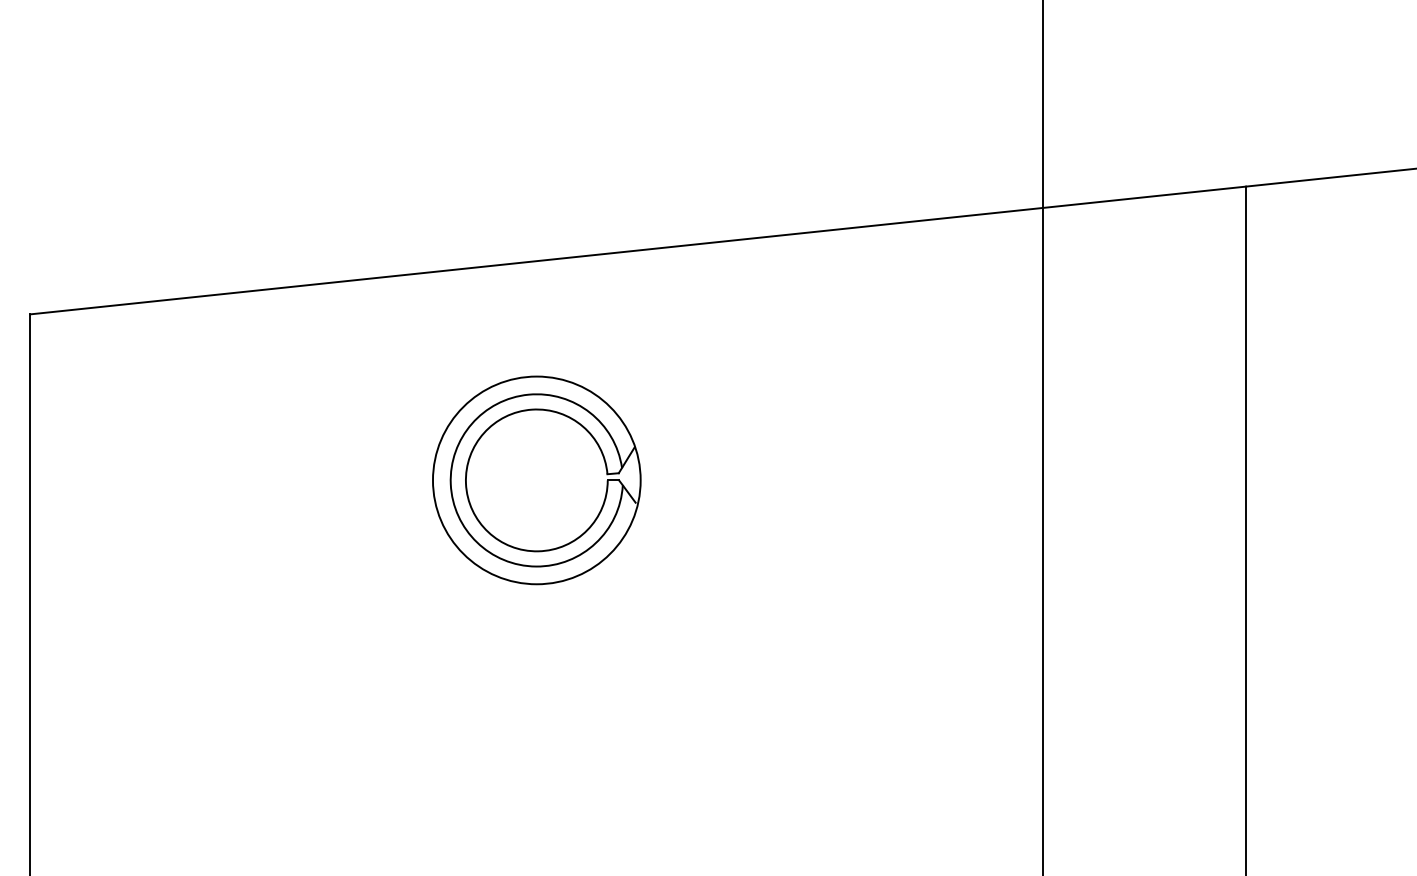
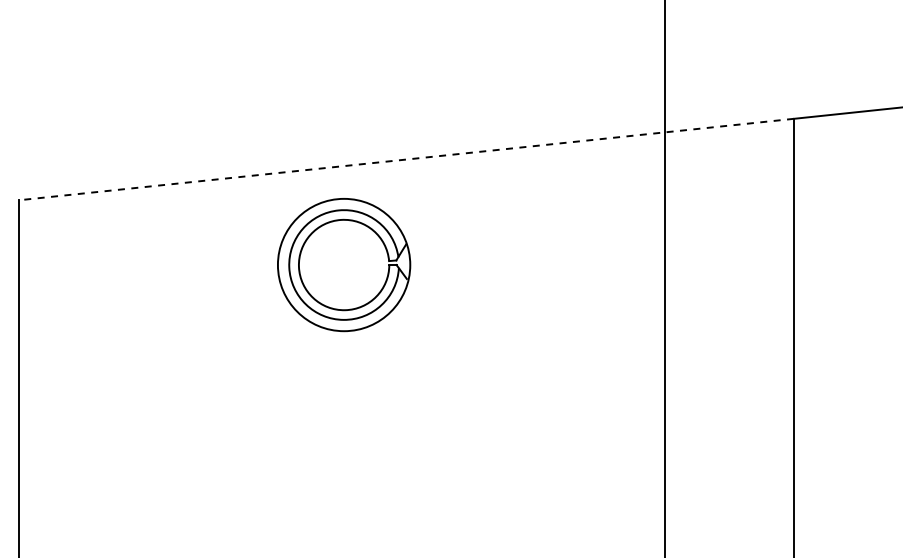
line: (637, 250) -> (406, 159), solid -> dashed
part: (537, 481) -> (344, 265), moved

